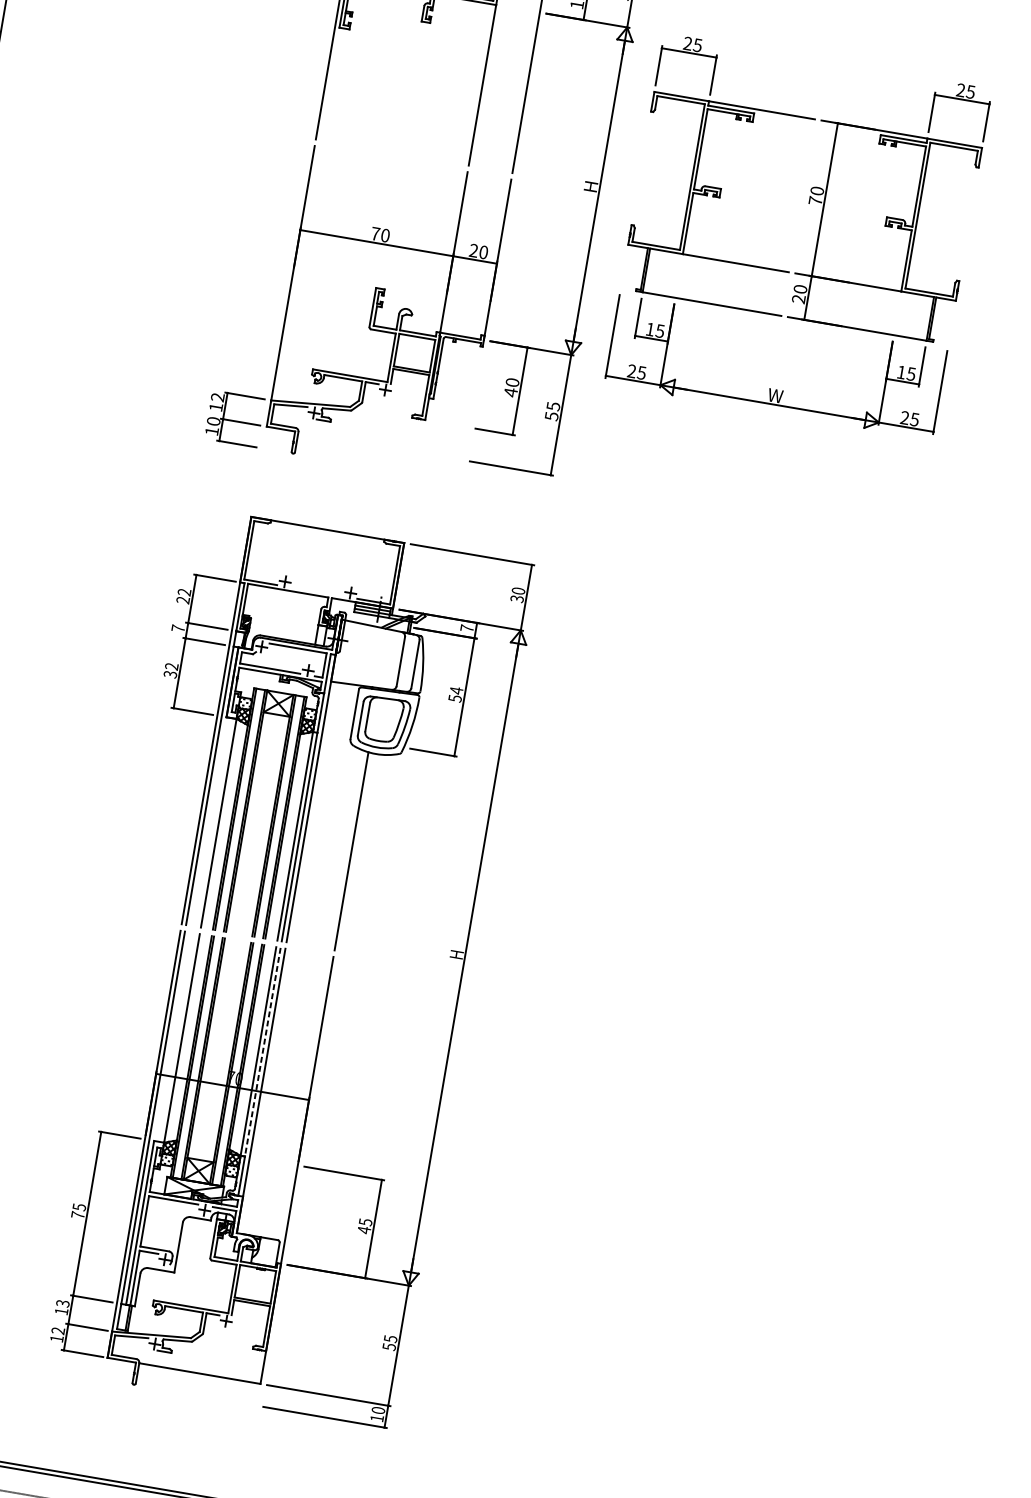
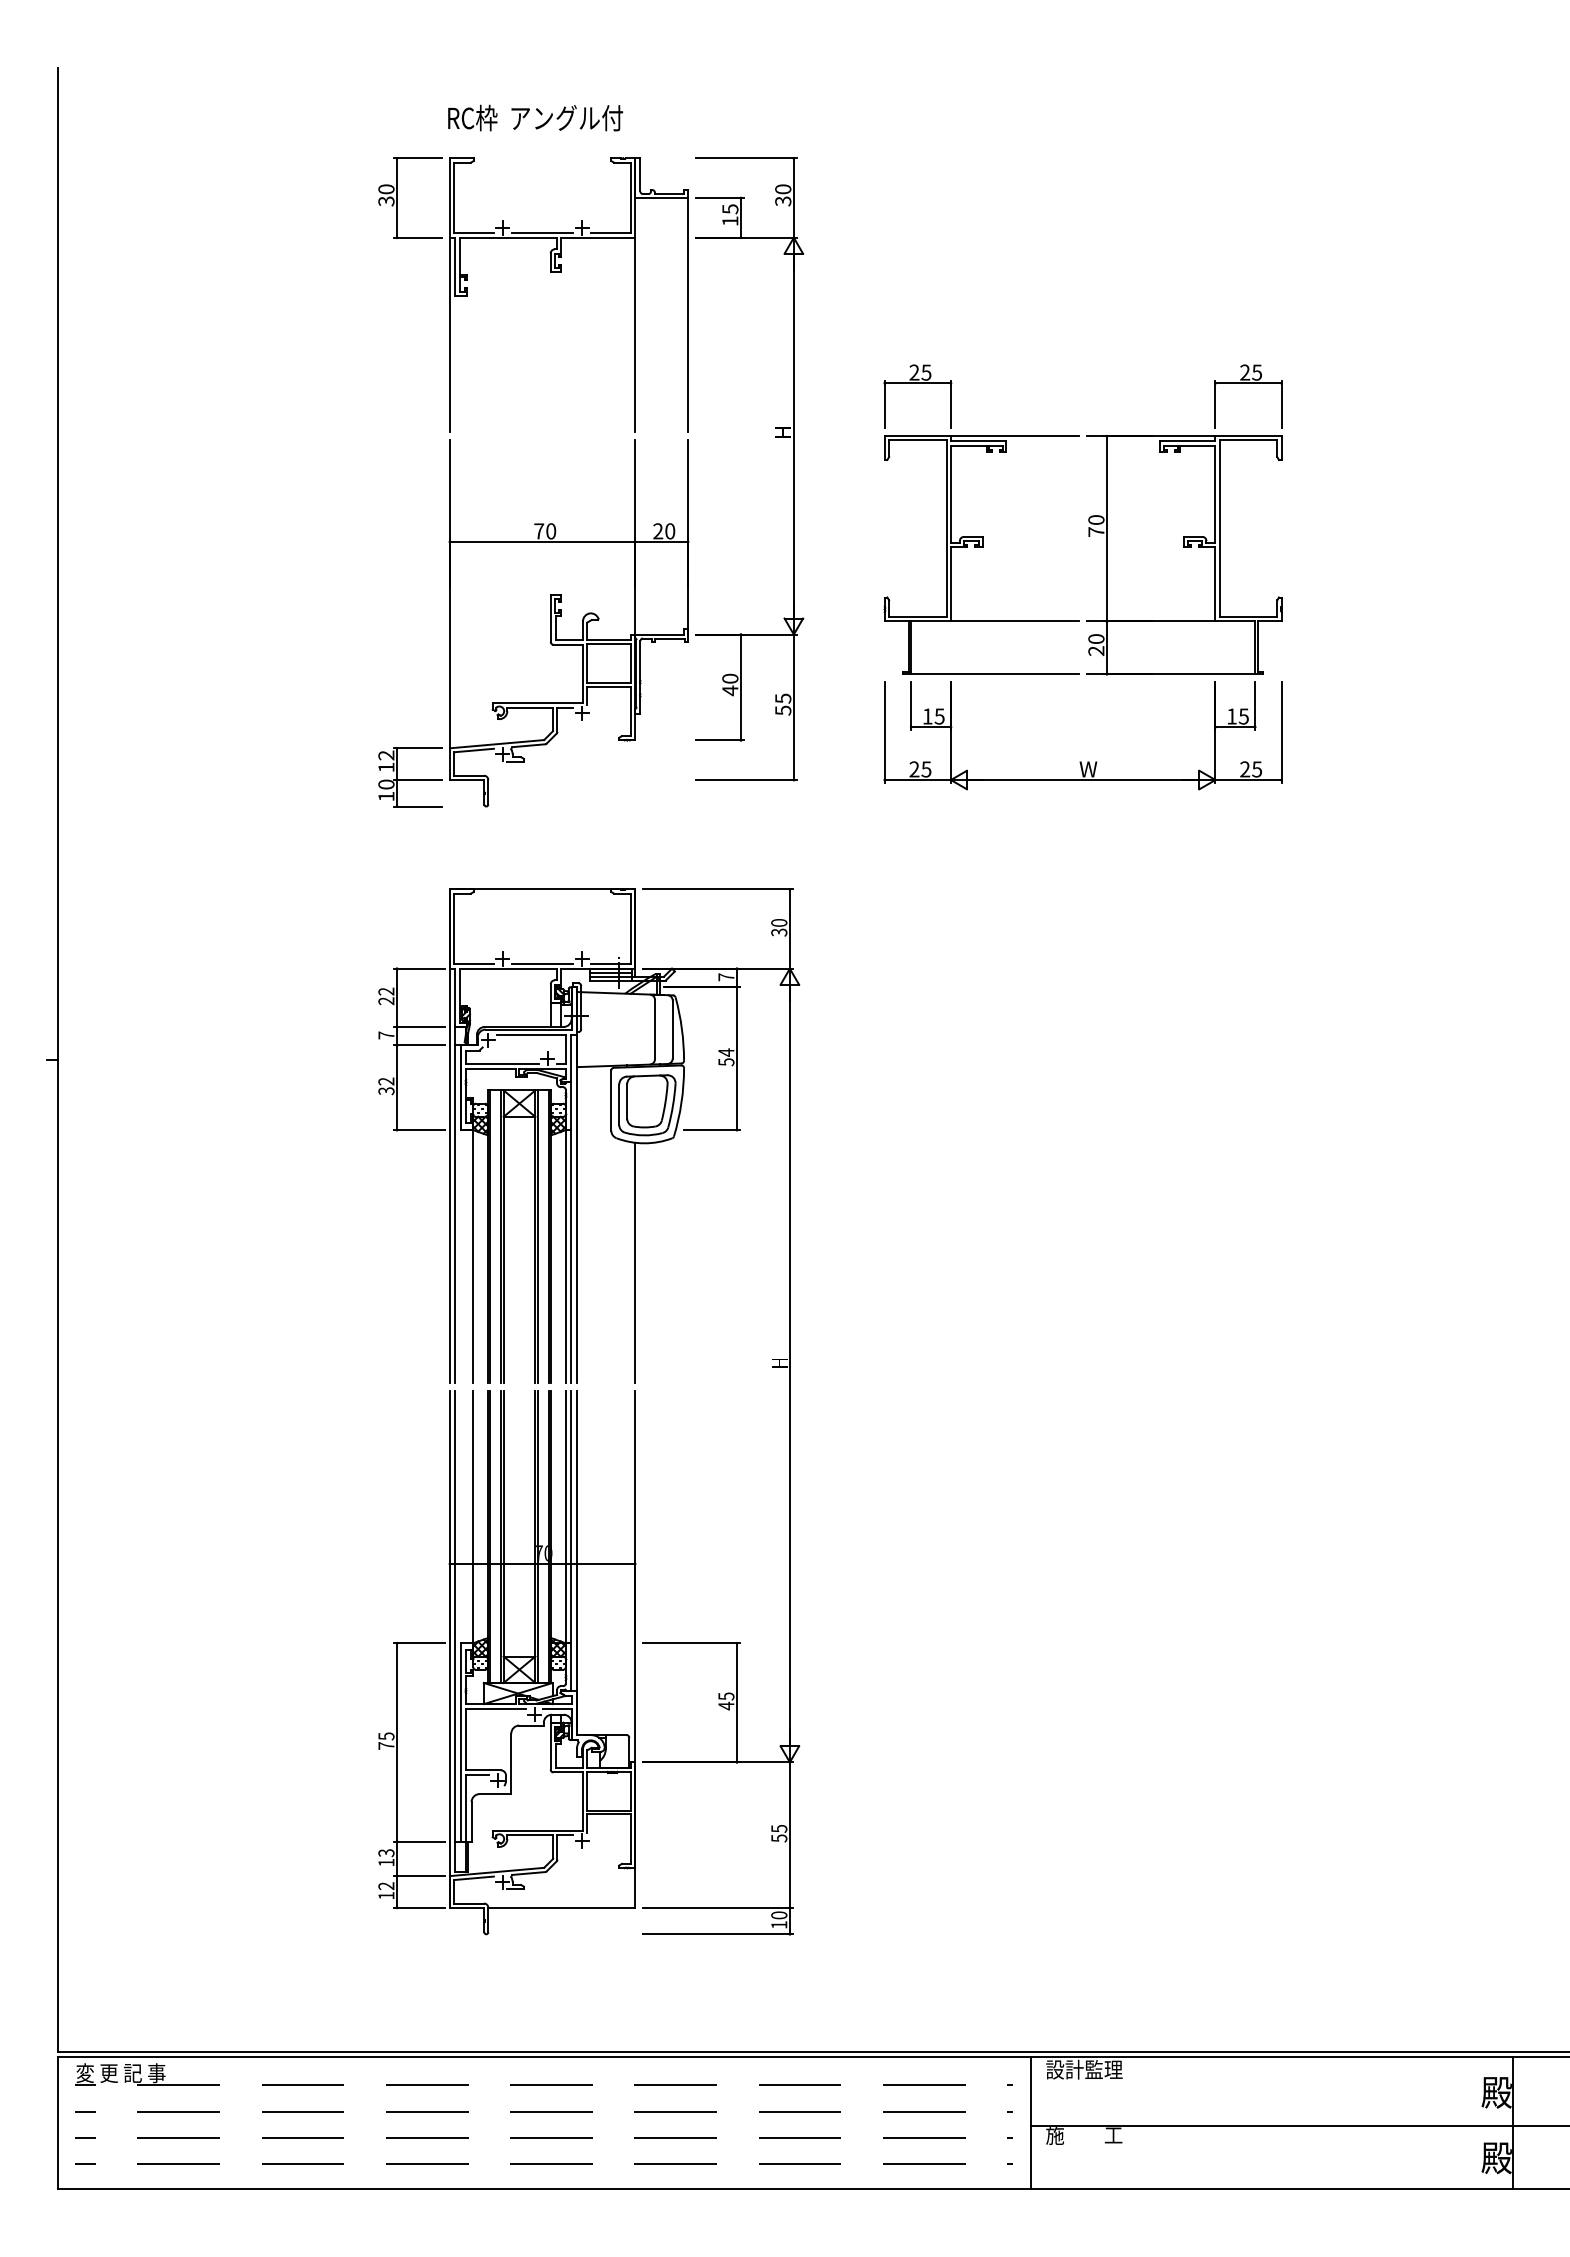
part: (817, 239) -> (1106, 577), moved
line: (317, 592) -> (542, 964), added
line: (263, 1052) -> (571, 1517), dashed -> solid

